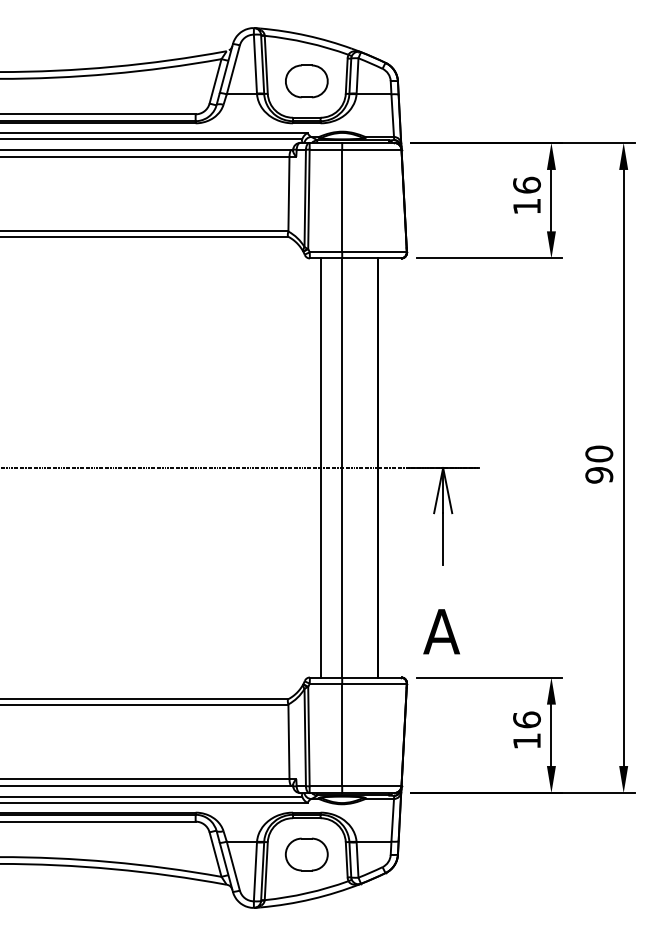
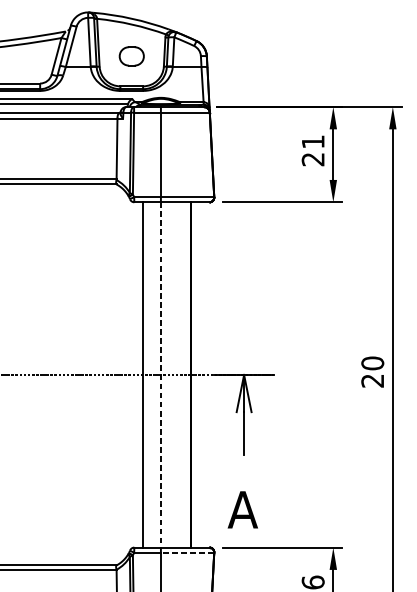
part: (306, 81) -> (131, 56), size x0.7
text: (526, 195) -> (312, 150), 16 -> 21
line: (342, 467) -> (161, 374), solid -> dashed
text: (599, 475) -> (372, 381), 90 -> 20
line: (374, 683) -> (187, 552), solid -> dashed

